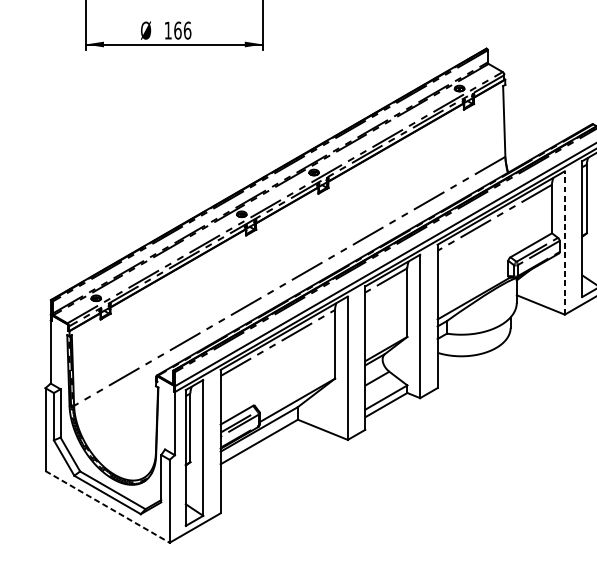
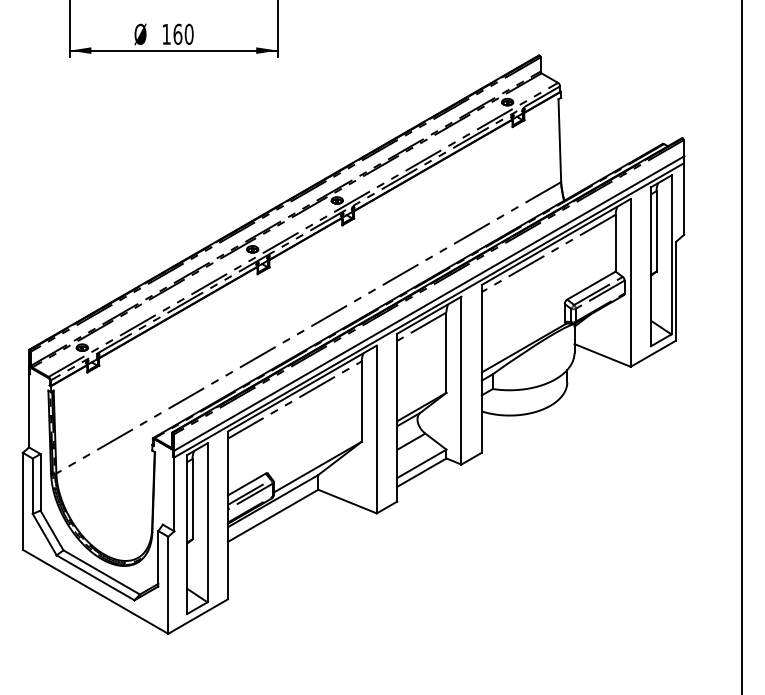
text: (187, 29) -> (189, 33), 166 -> 160
line: (564, 242) -> (630, 282), dashed -> solid
line: (107, 506) -> (95, 591), dashed -> solid

